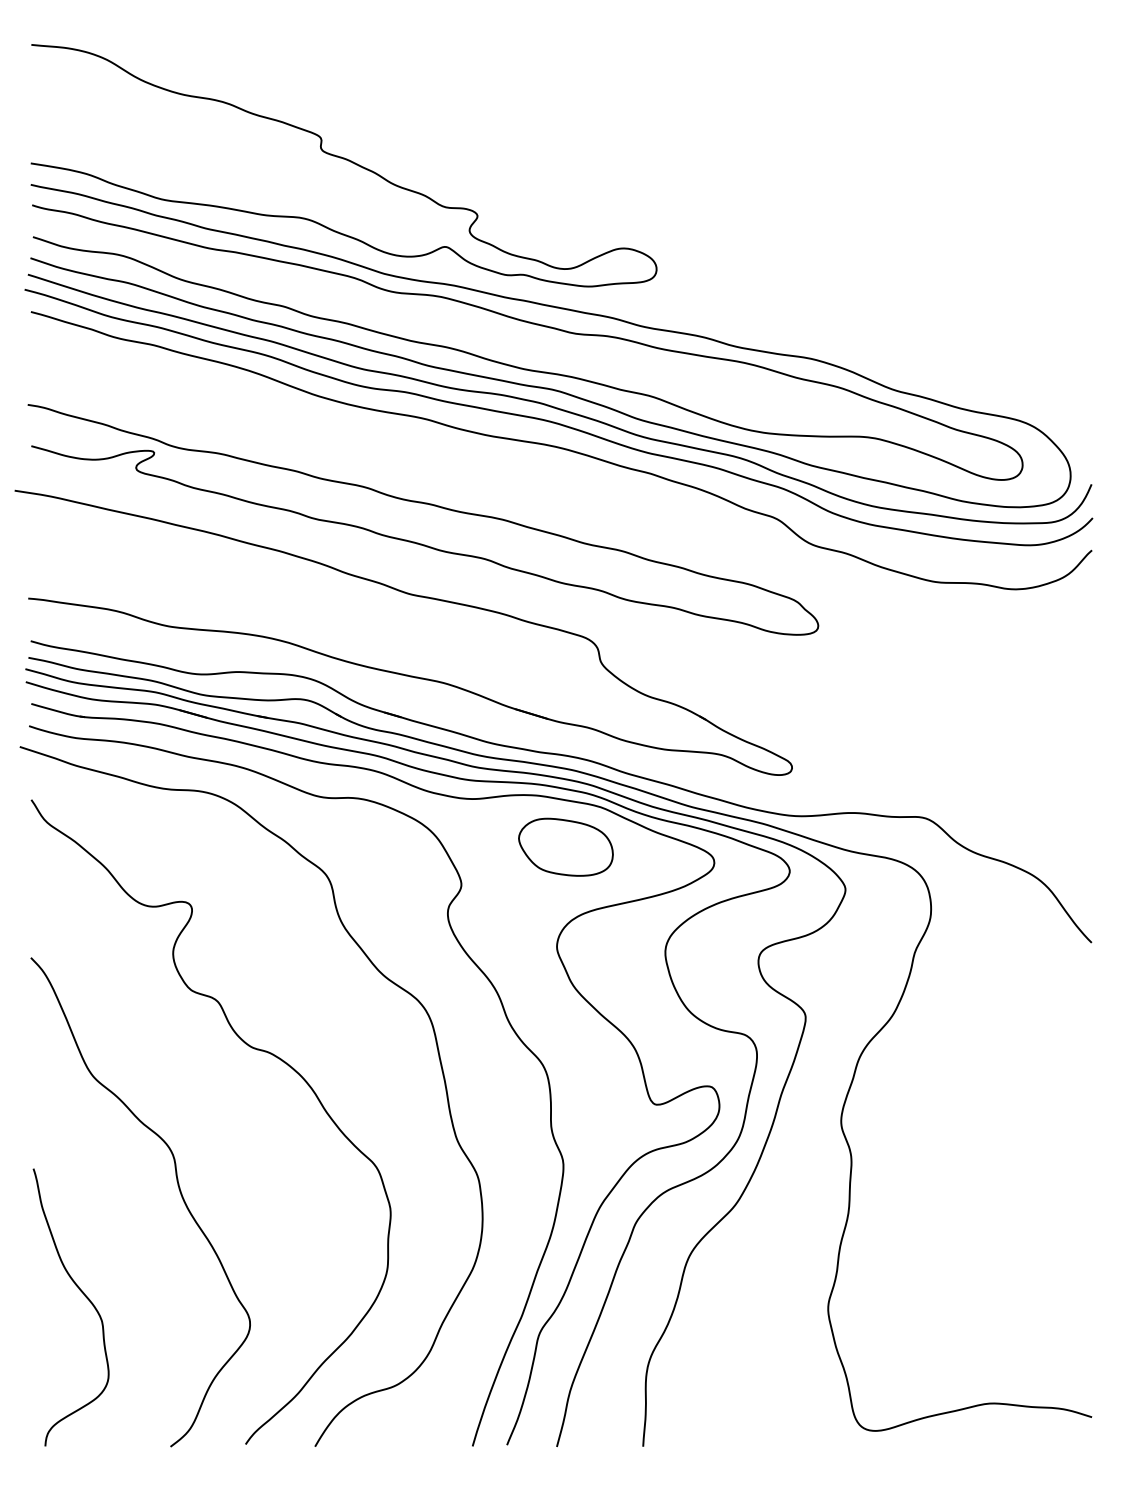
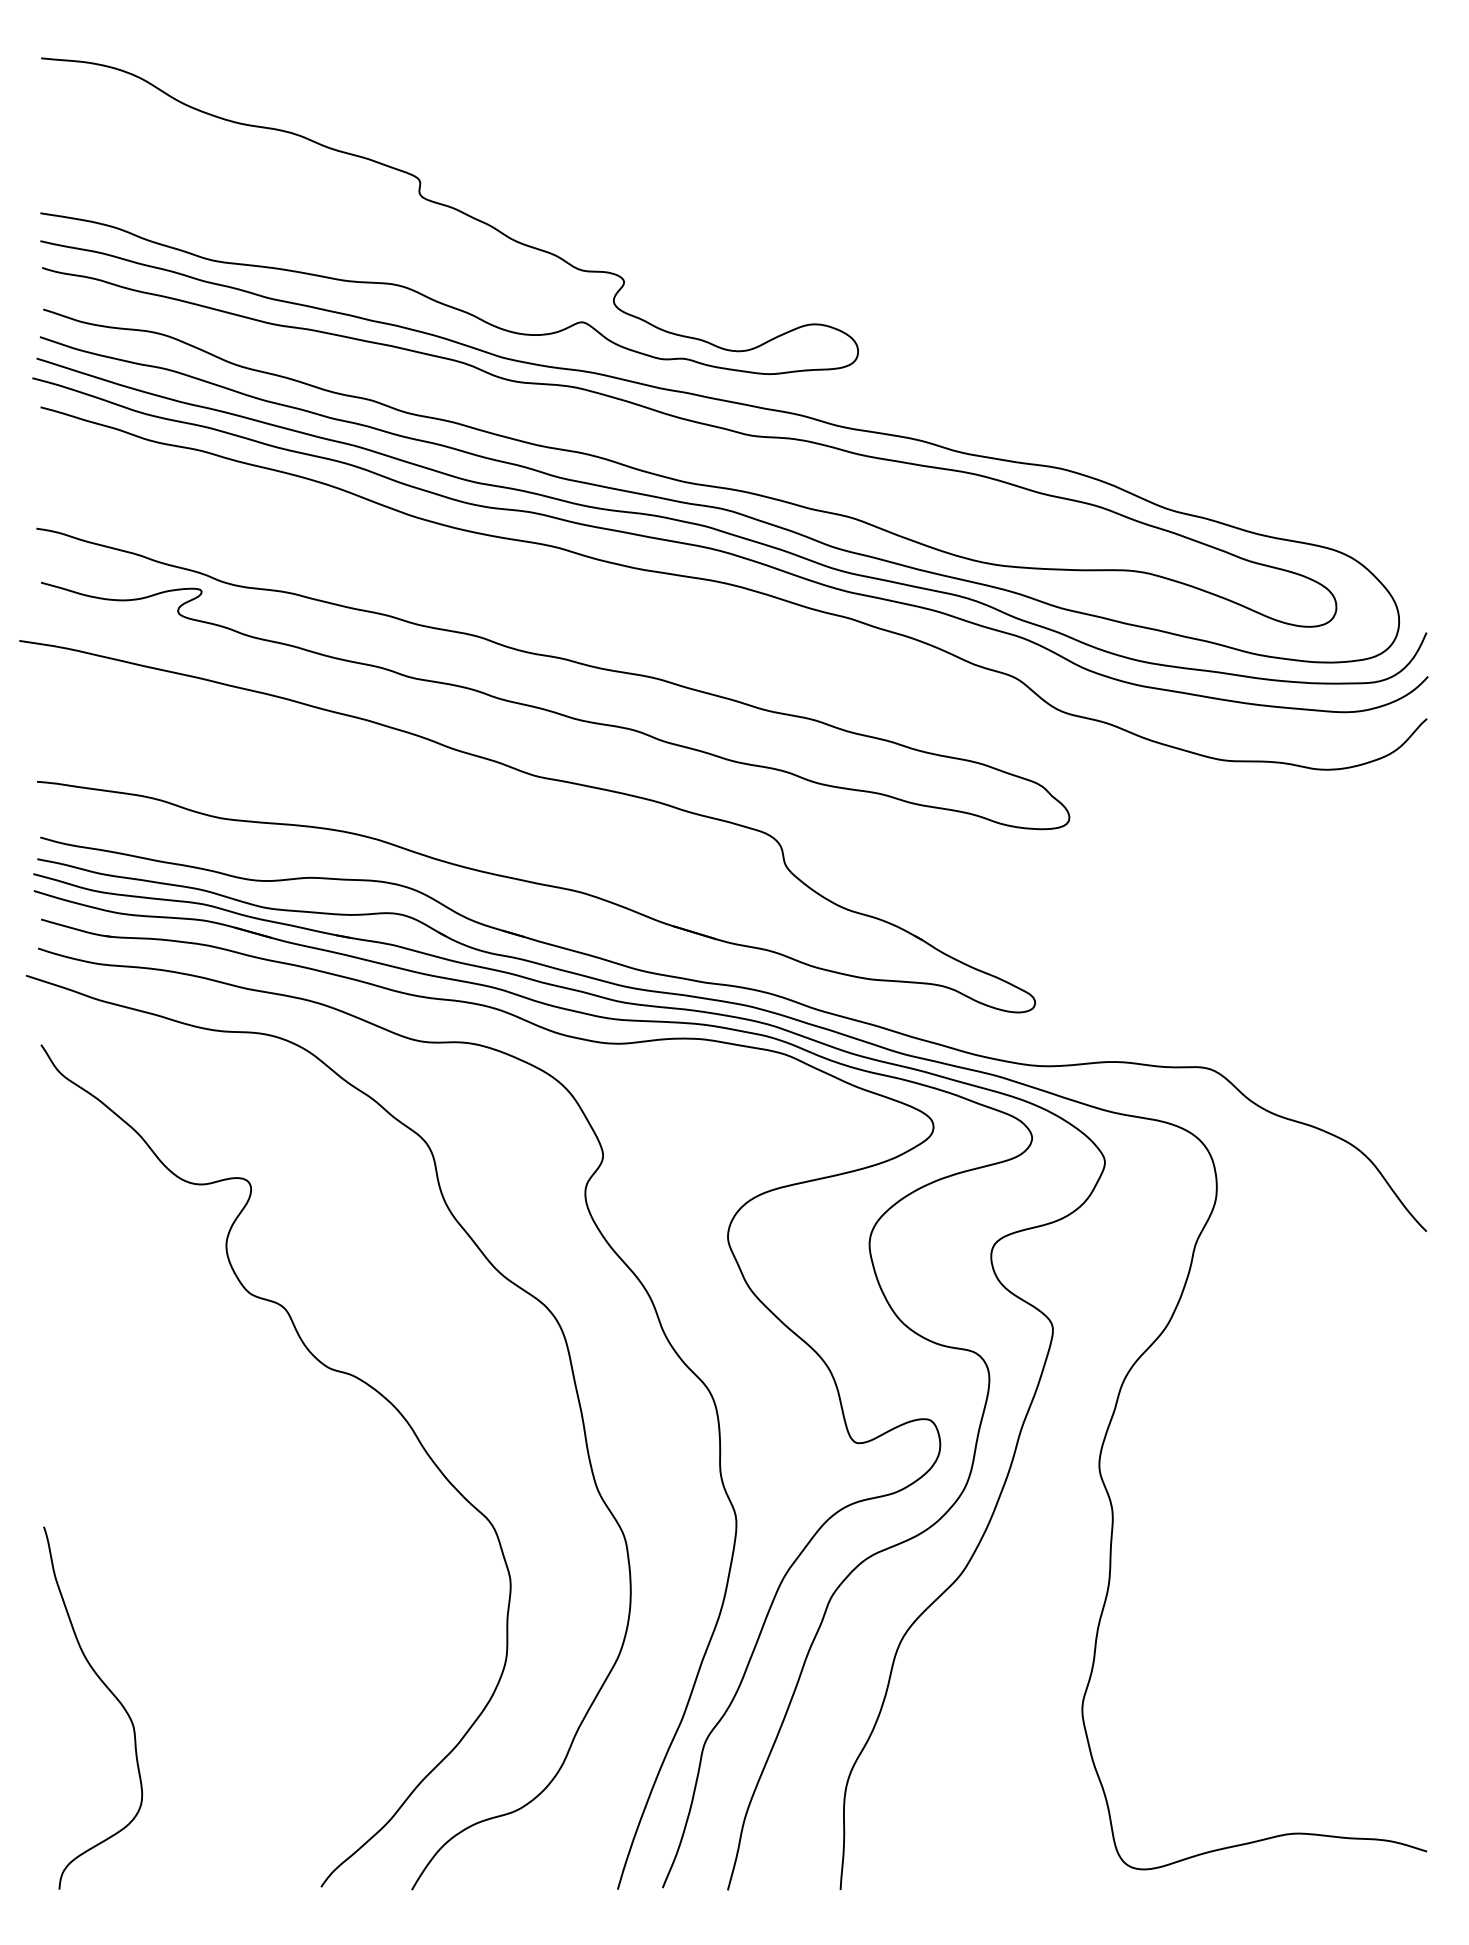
part: (565, 847) -> (739, 1106), removed
curve: (178, 1188) -> (233, 1552), removed

